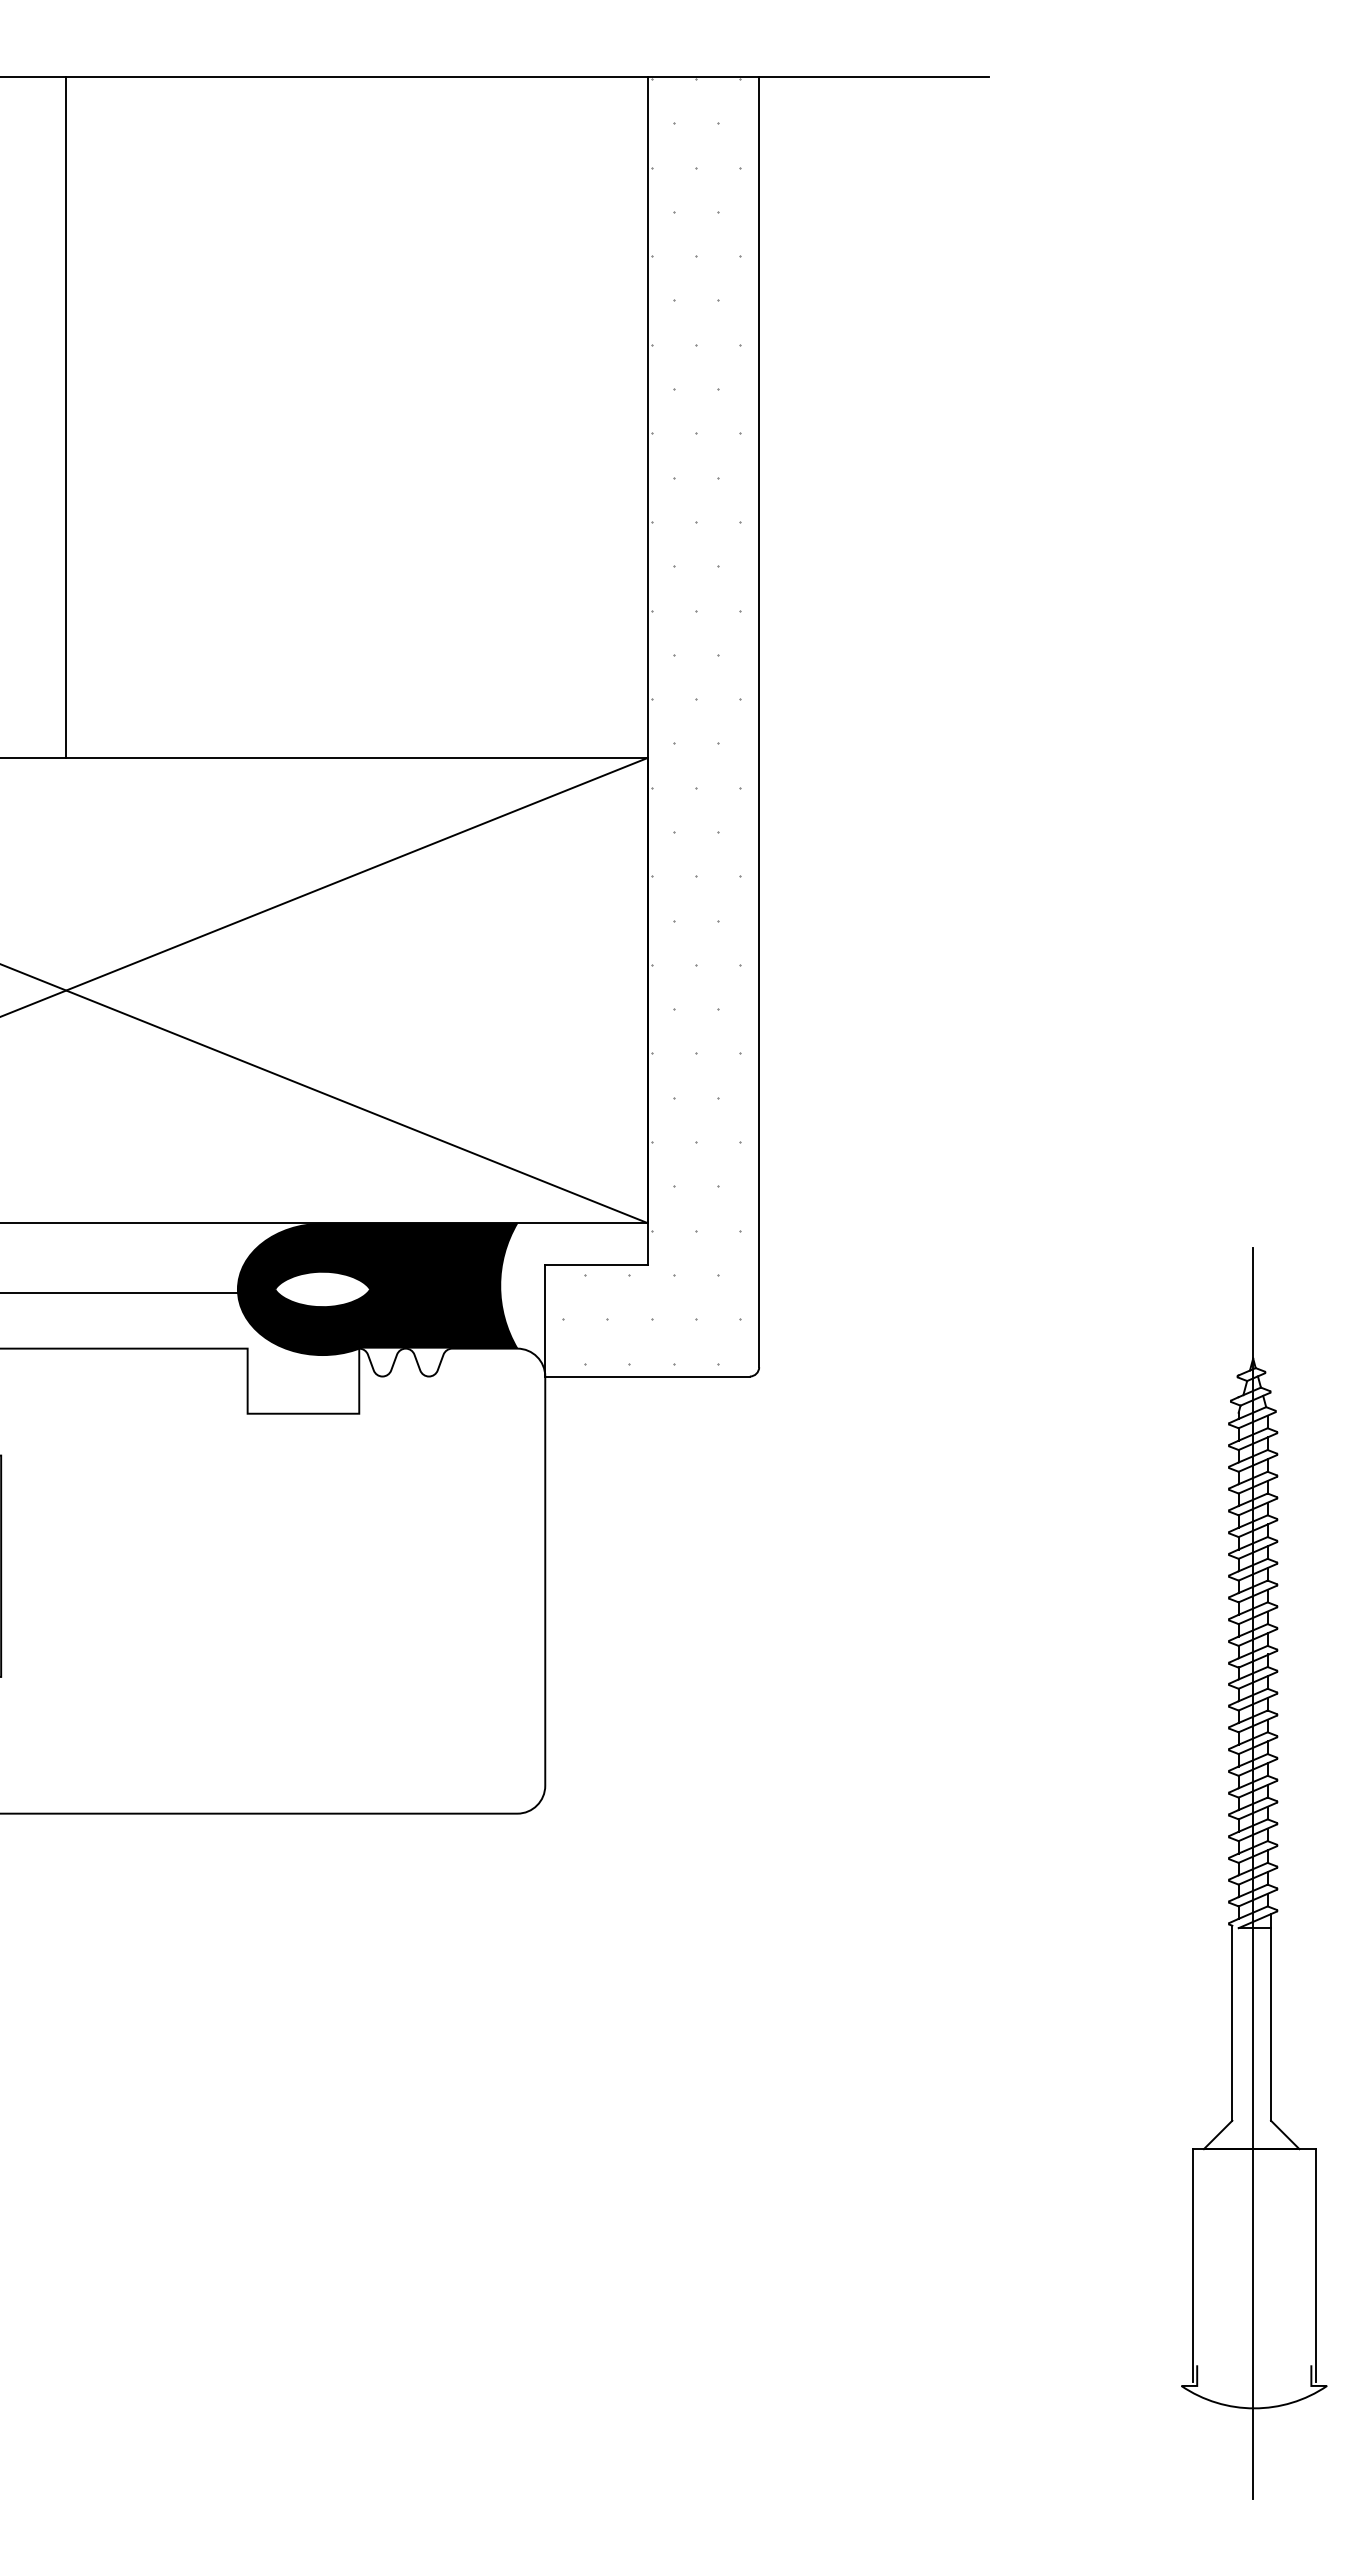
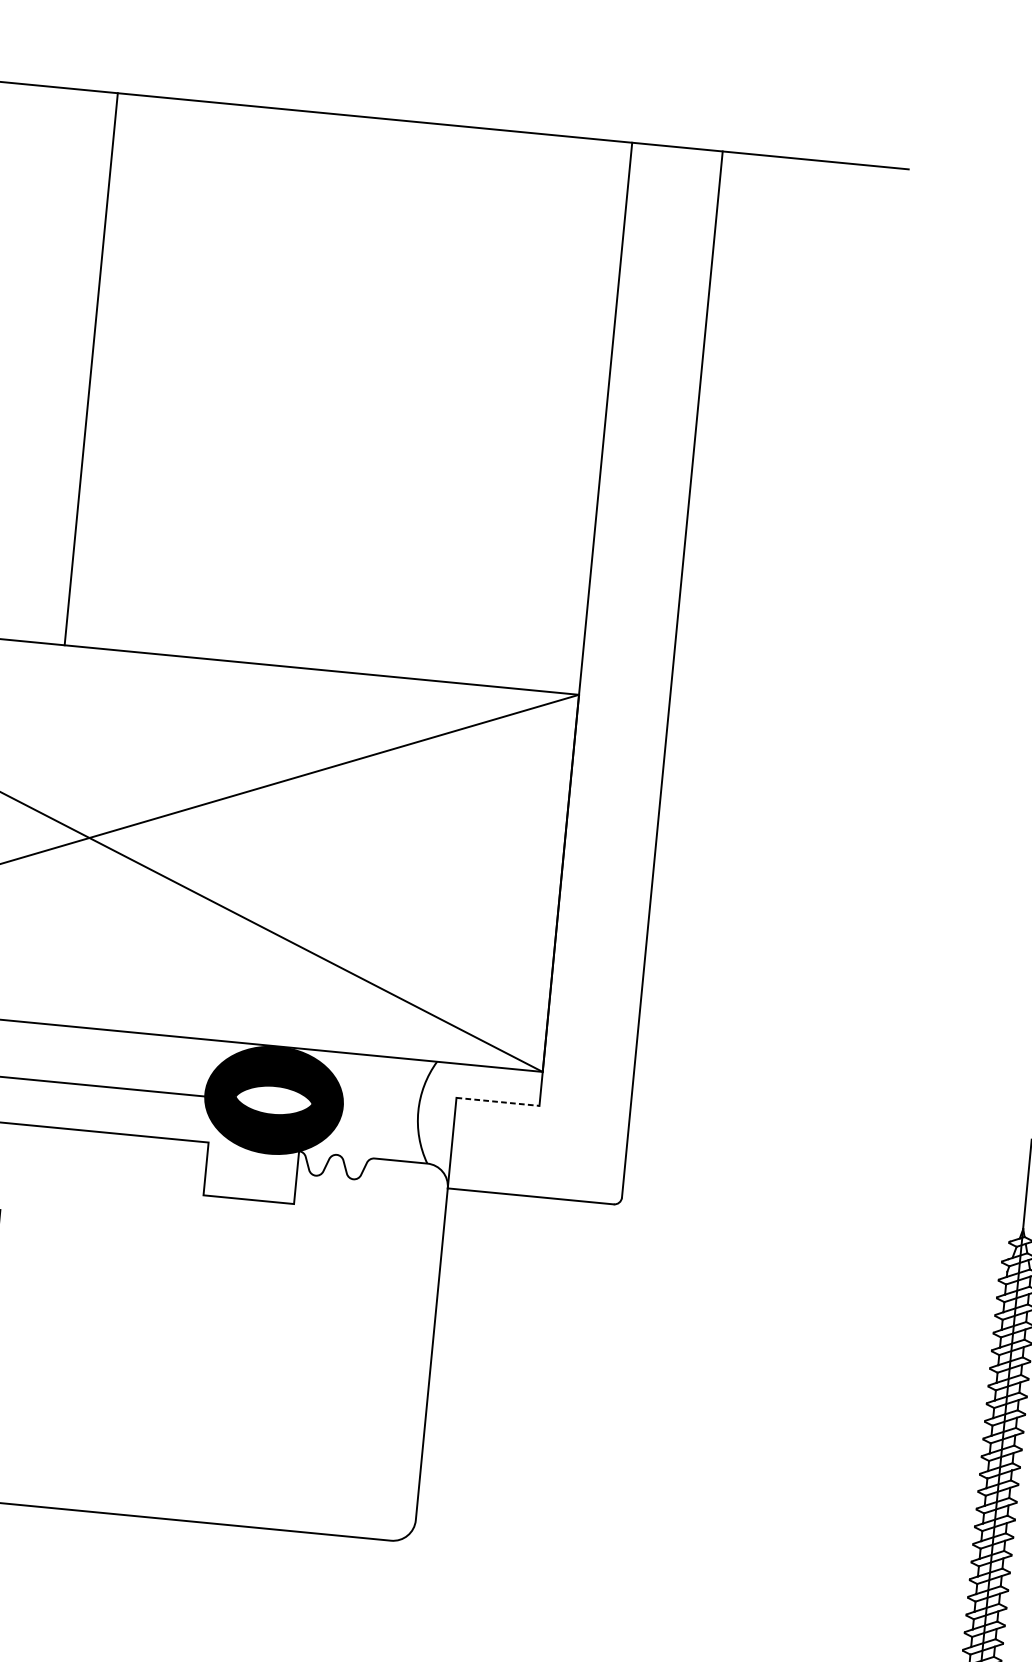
line: (66, 417) -> (91, 369), moved
hatch: (651, 721) -> (585, 665), removed
line: (596, 1264) -> (498, 1101), solid -> dashed
fill: (419, 1285) -> (352, 1104), removed

